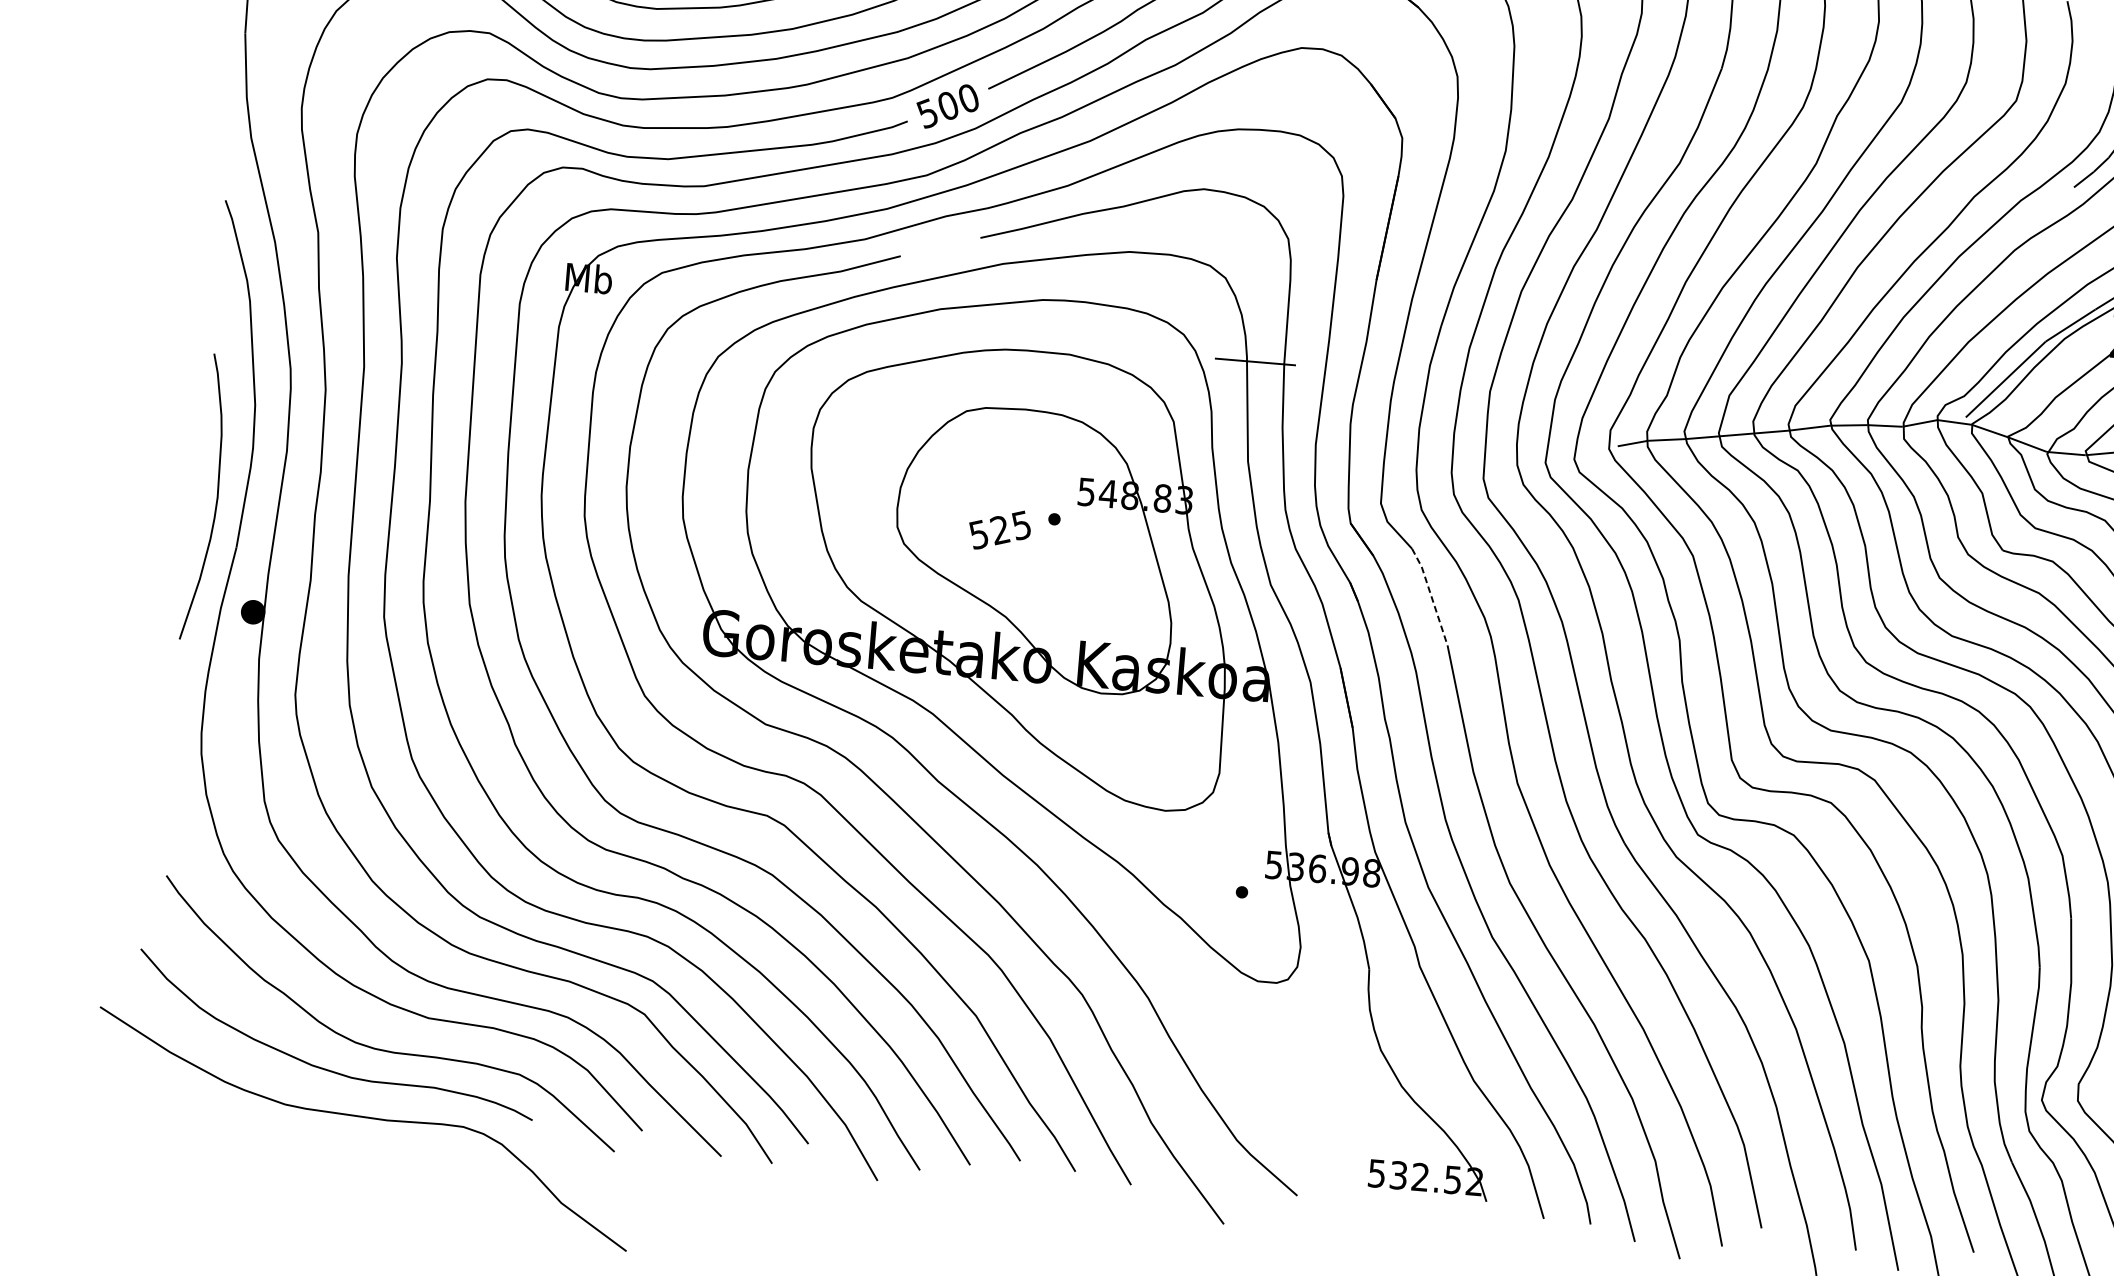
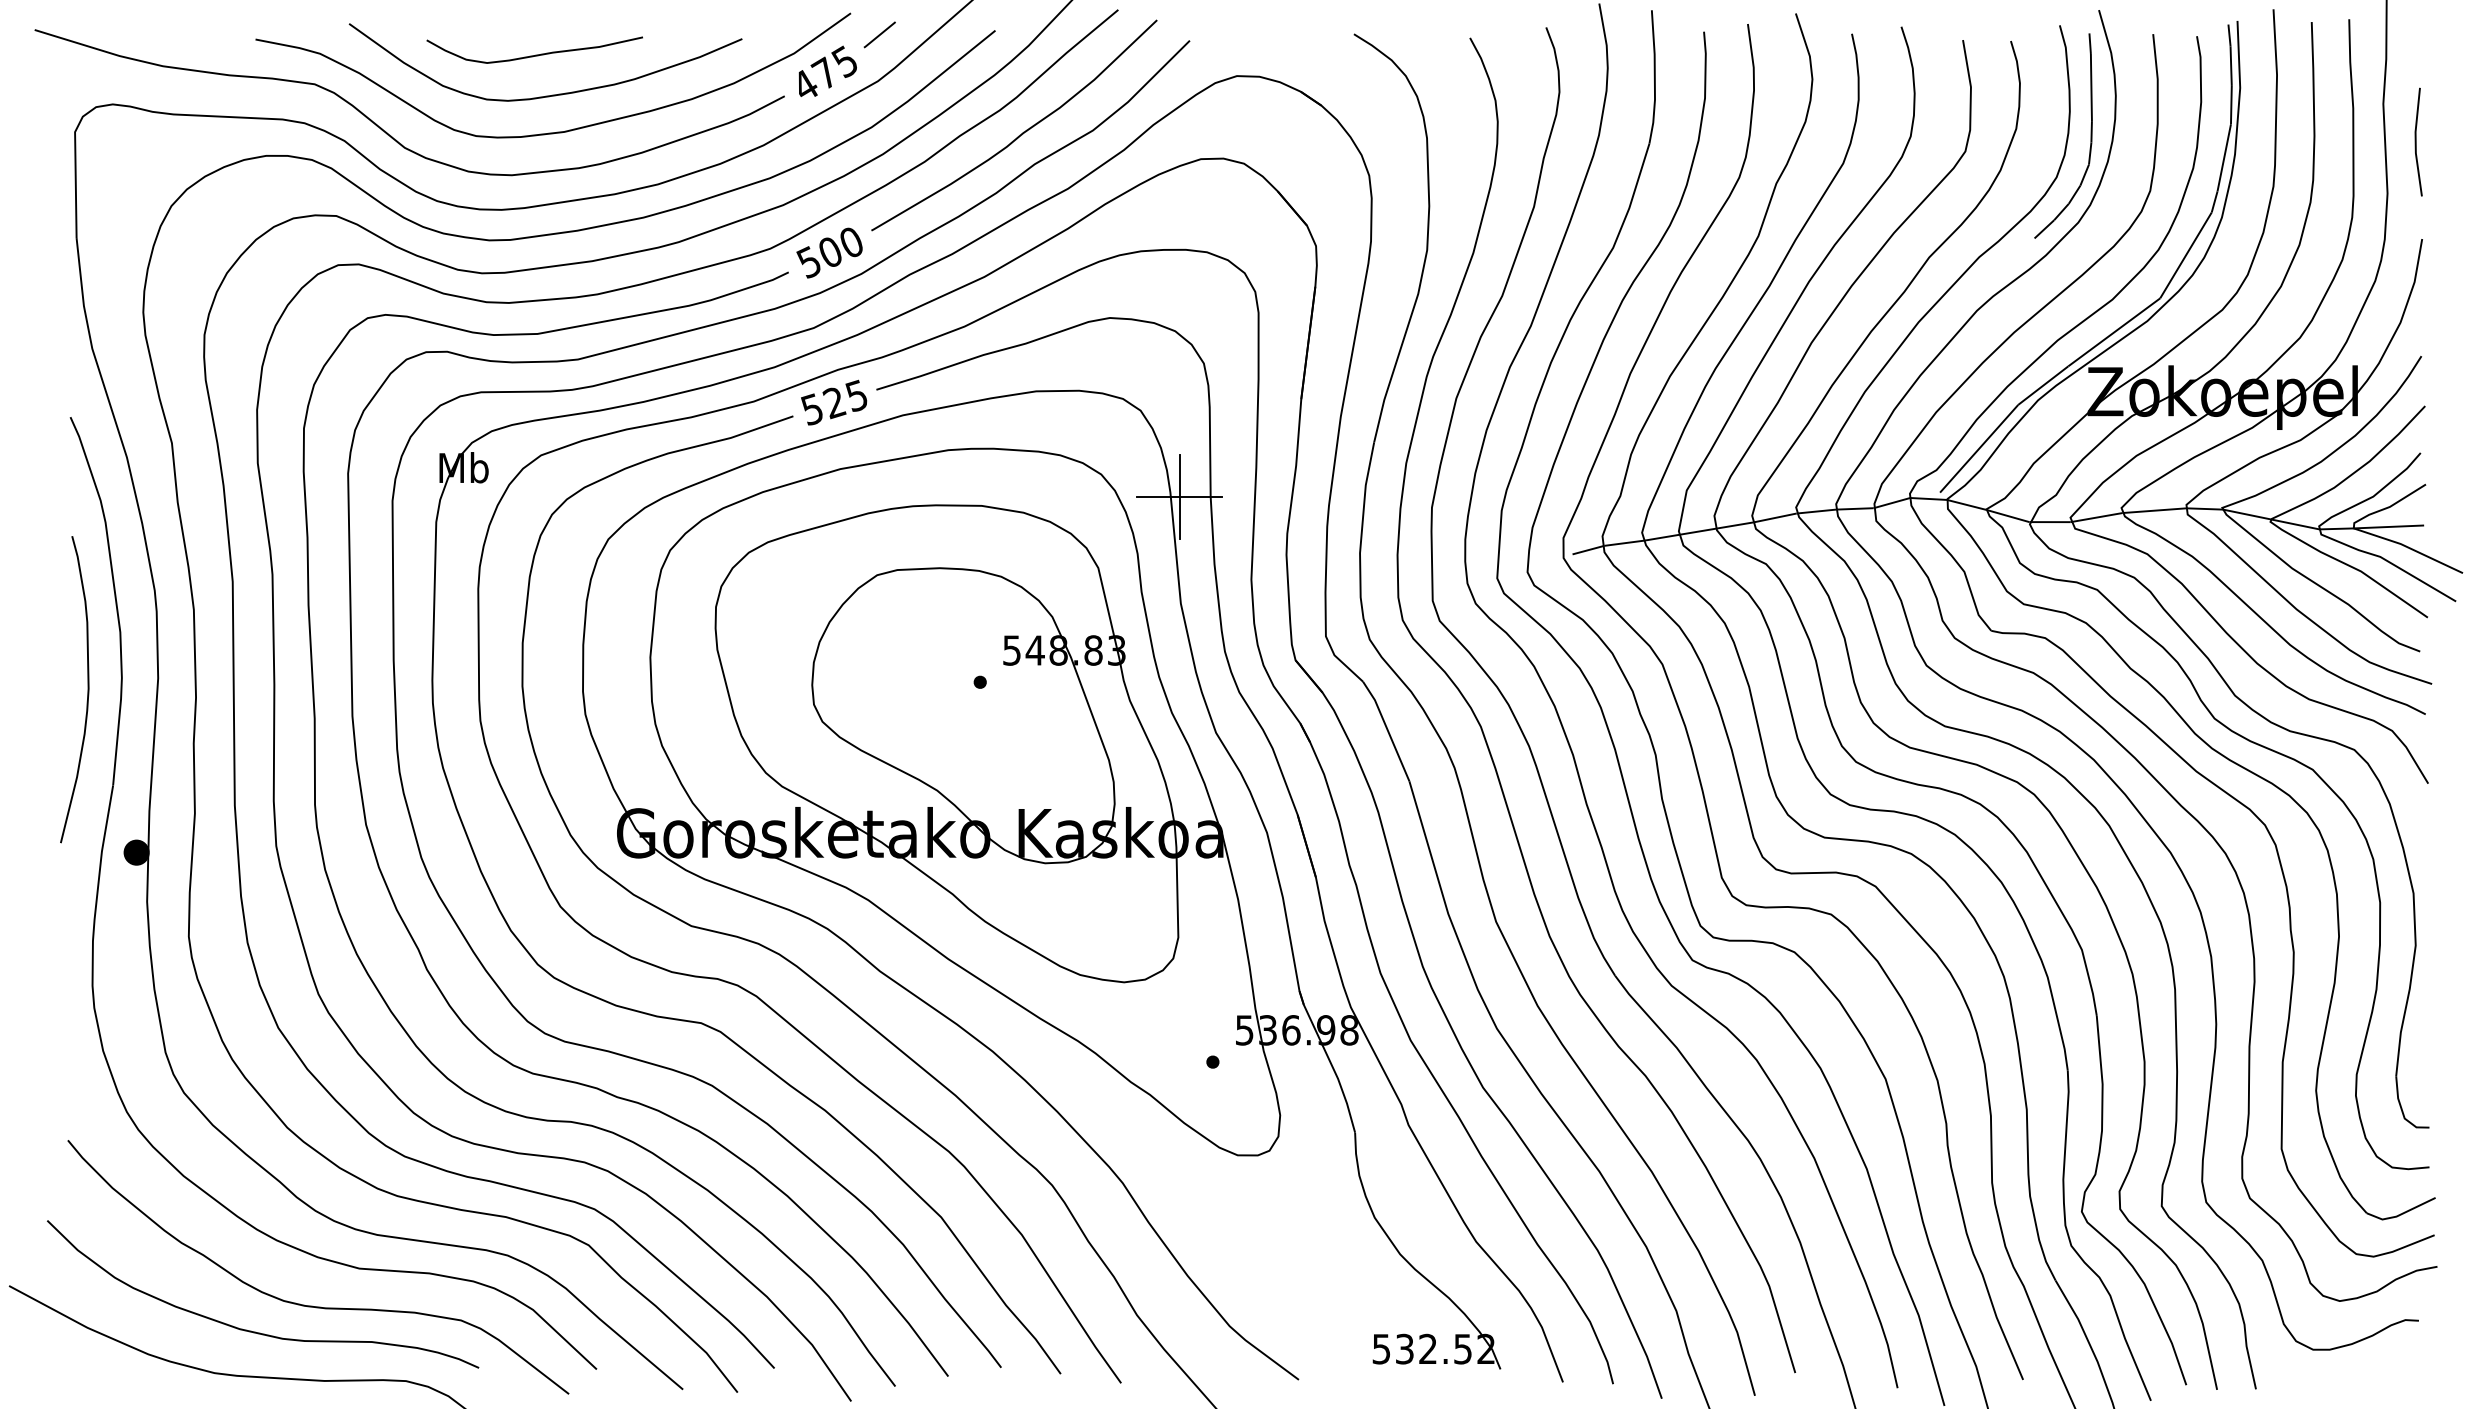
line: (1255, 361) -> (1179, 496), added
curve: (216, 498) -> (87, 689), moved
text: (1000, 529) -> (834, 402), moved
line: (1431, 596) -> (1387, 730), dashed -> solid

